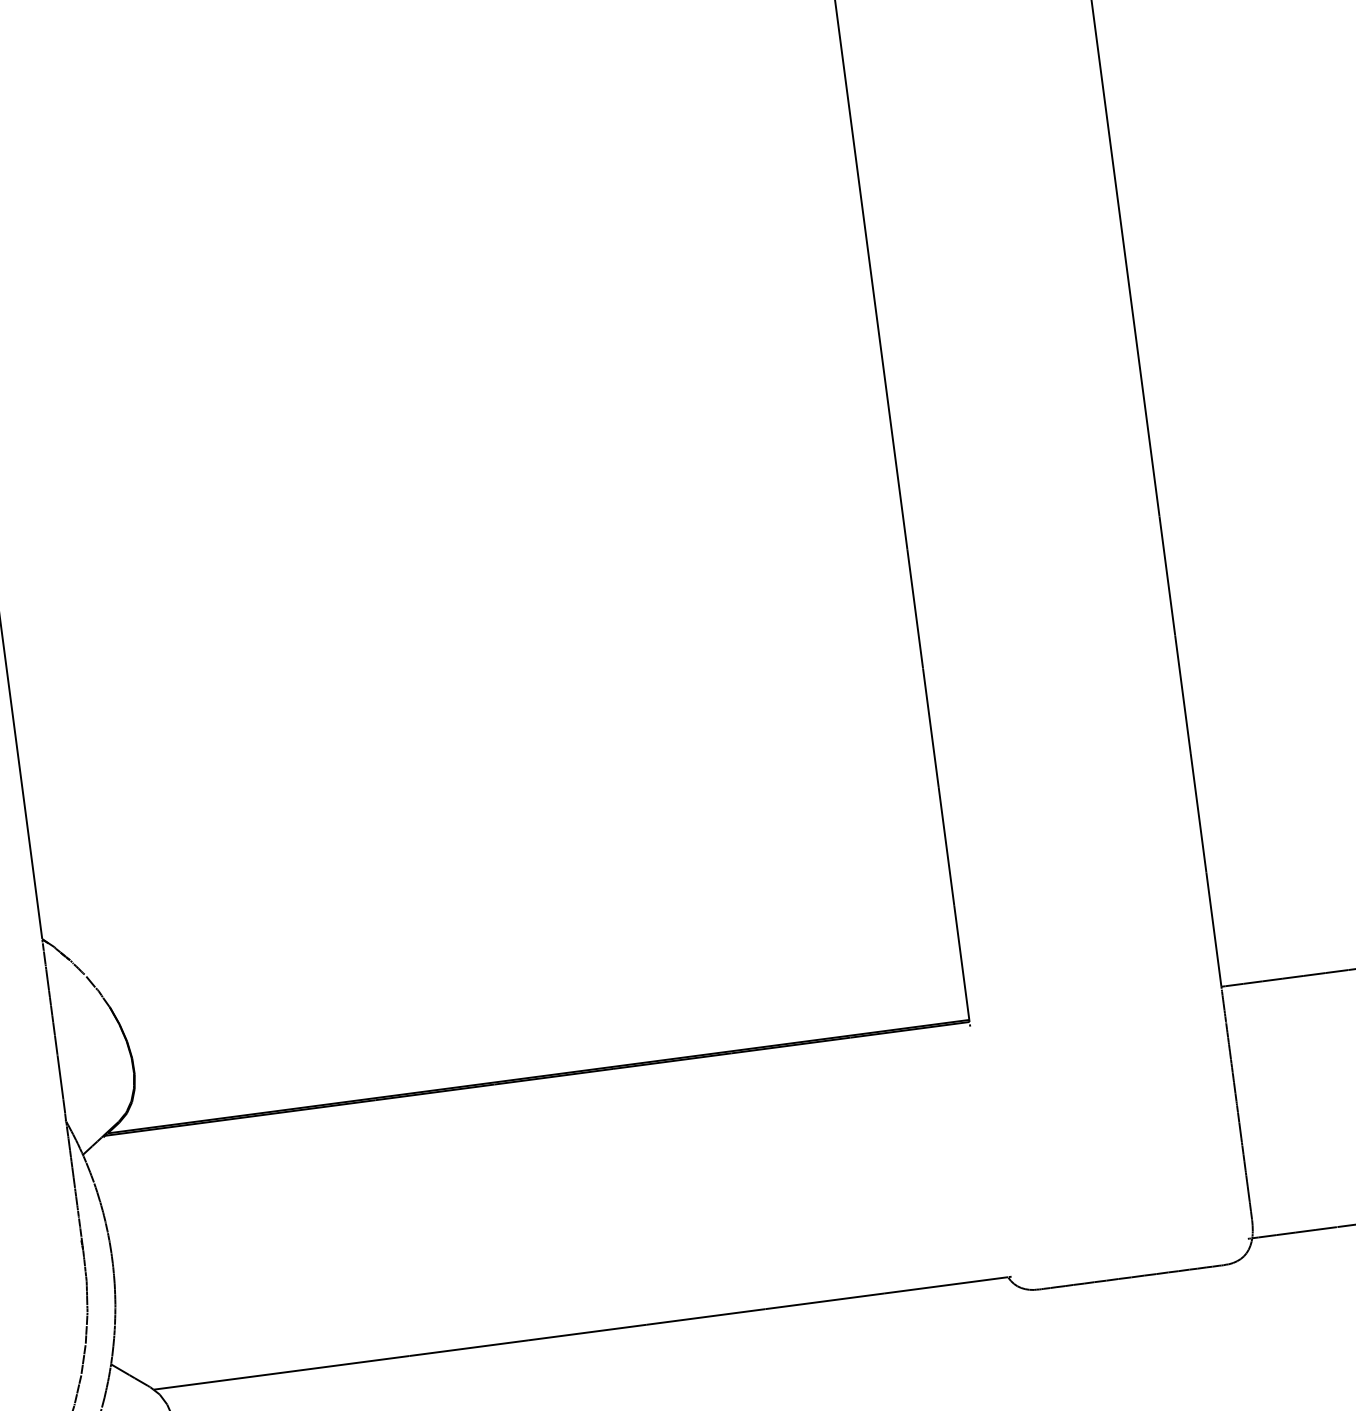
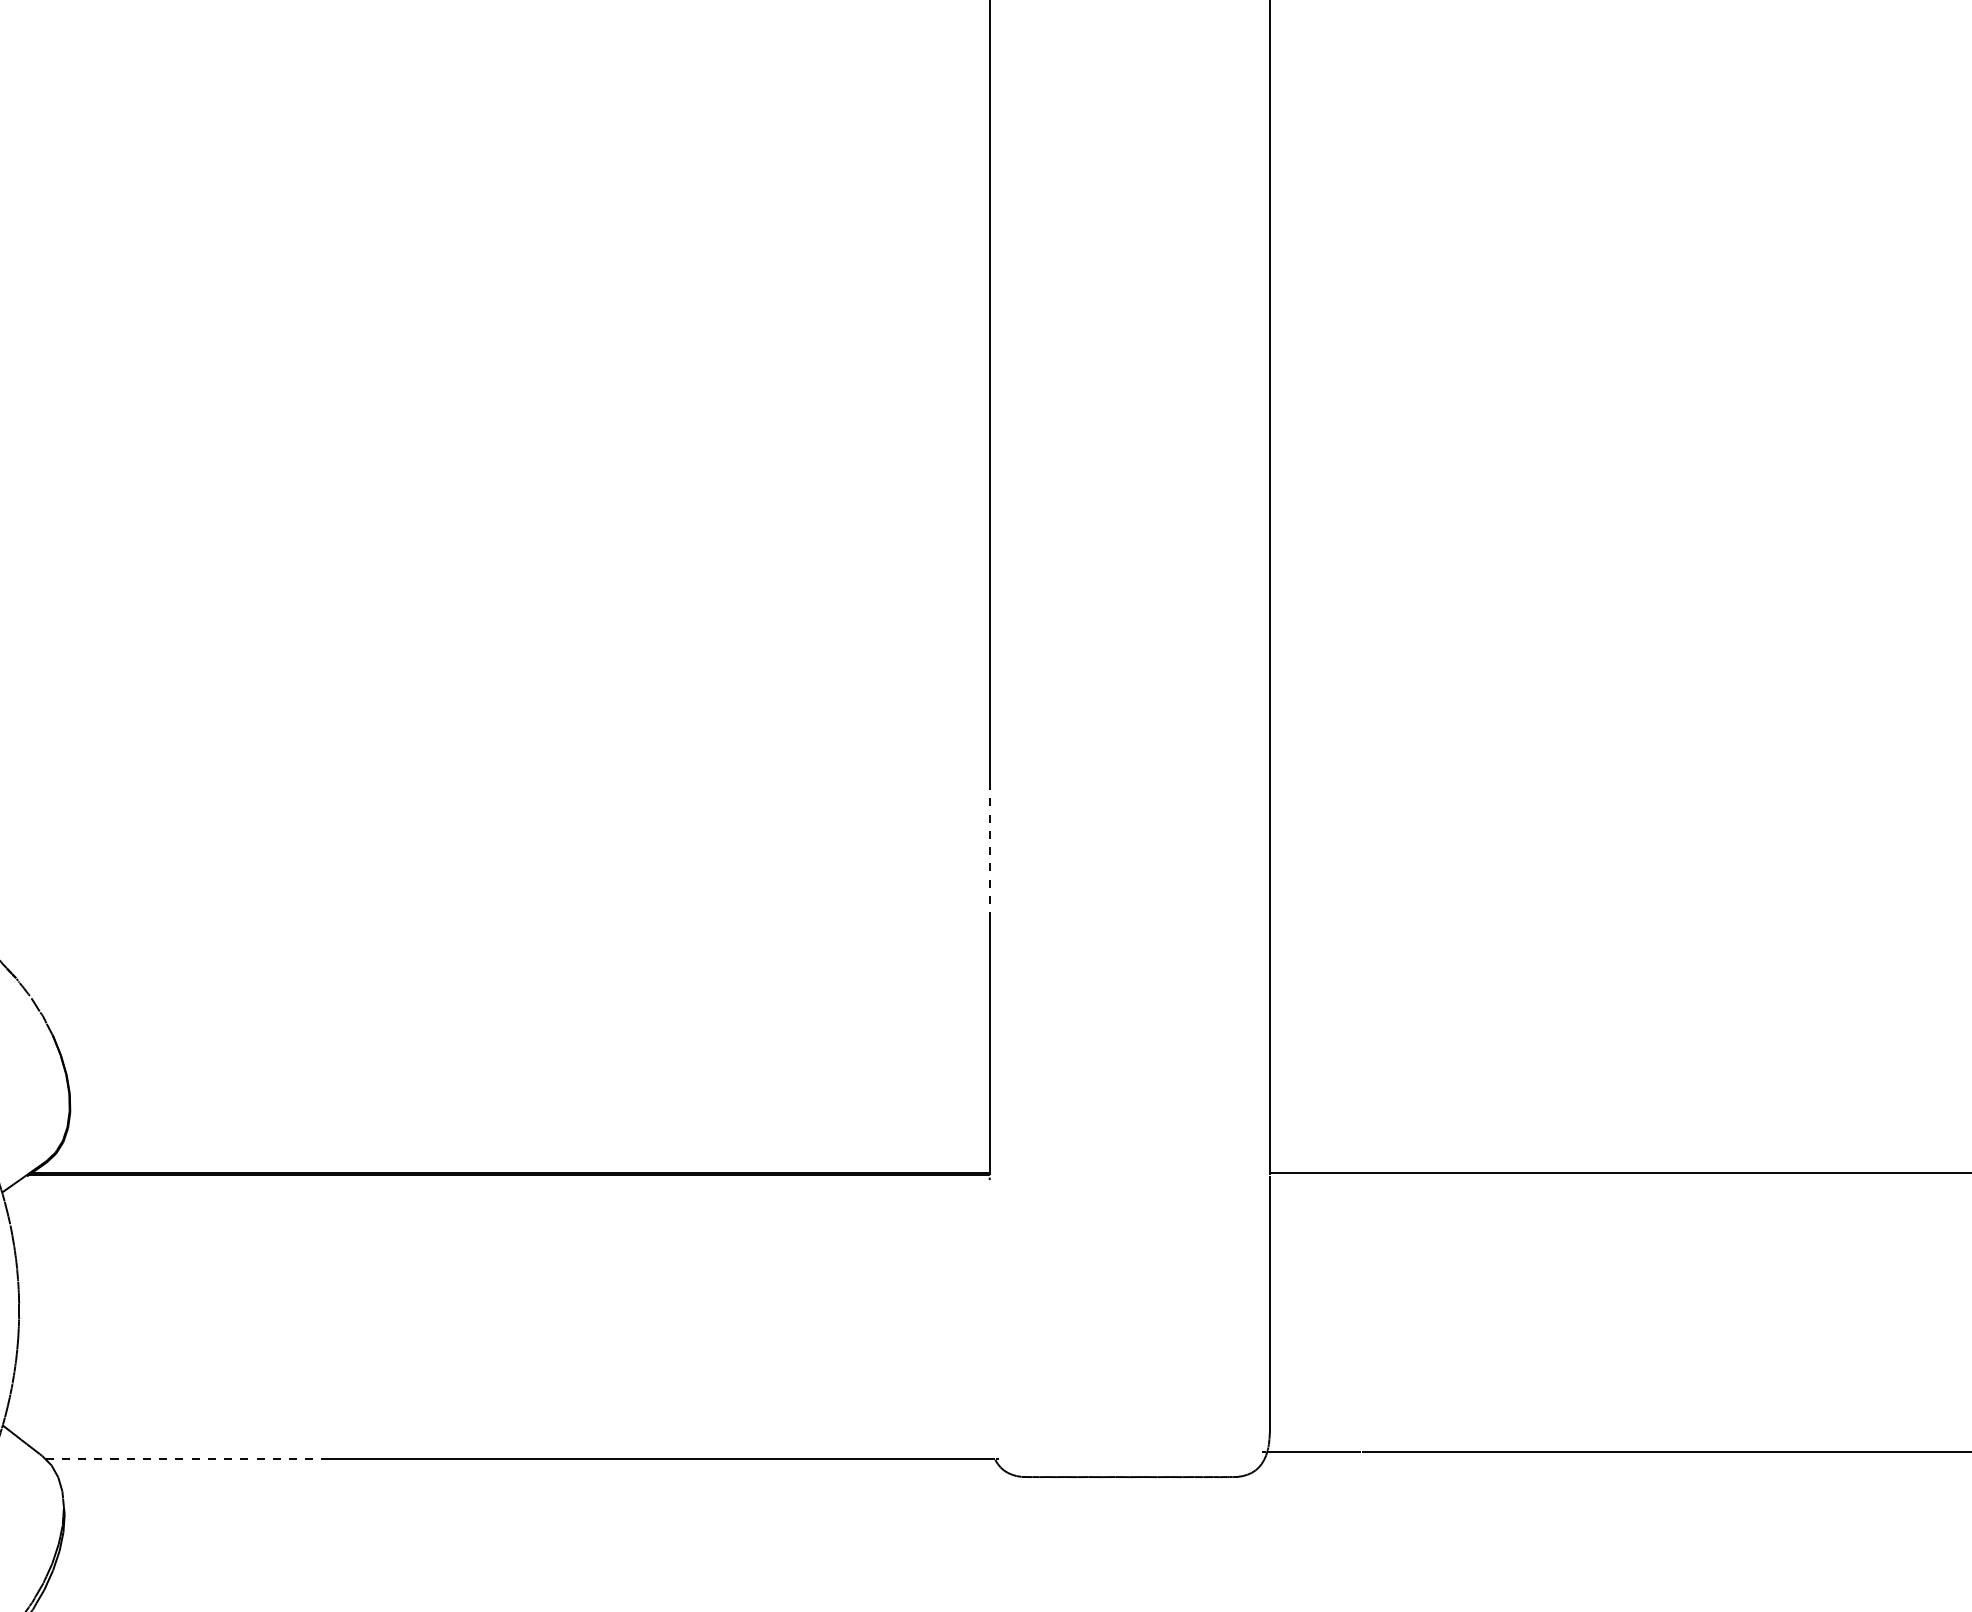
line: (930, 728) -> (989, 848), solid -> dashed
line: (282, 1373) -> (188, 1459), solid -> dashed

